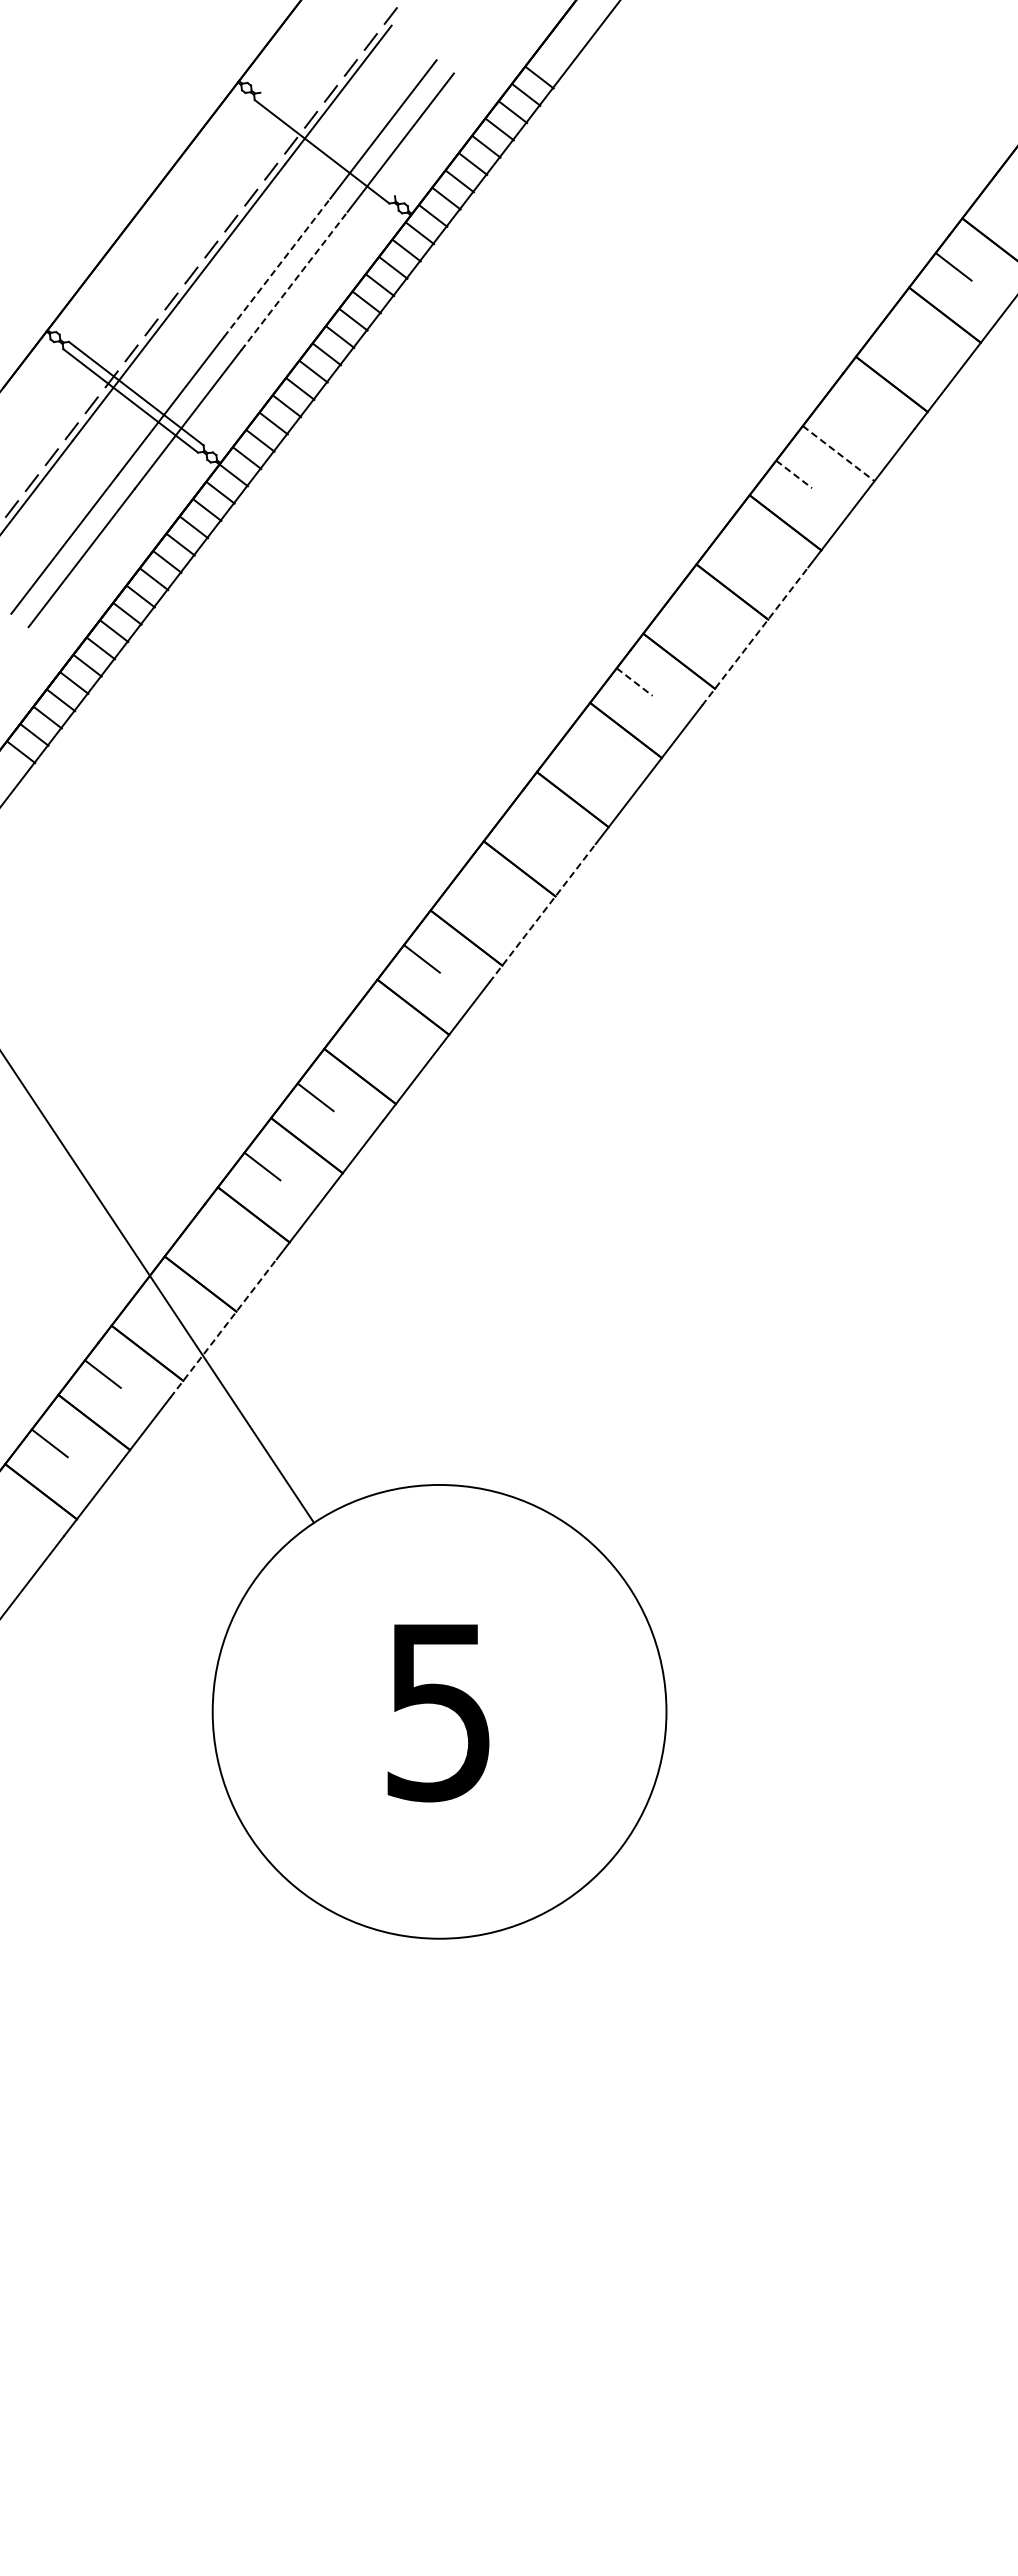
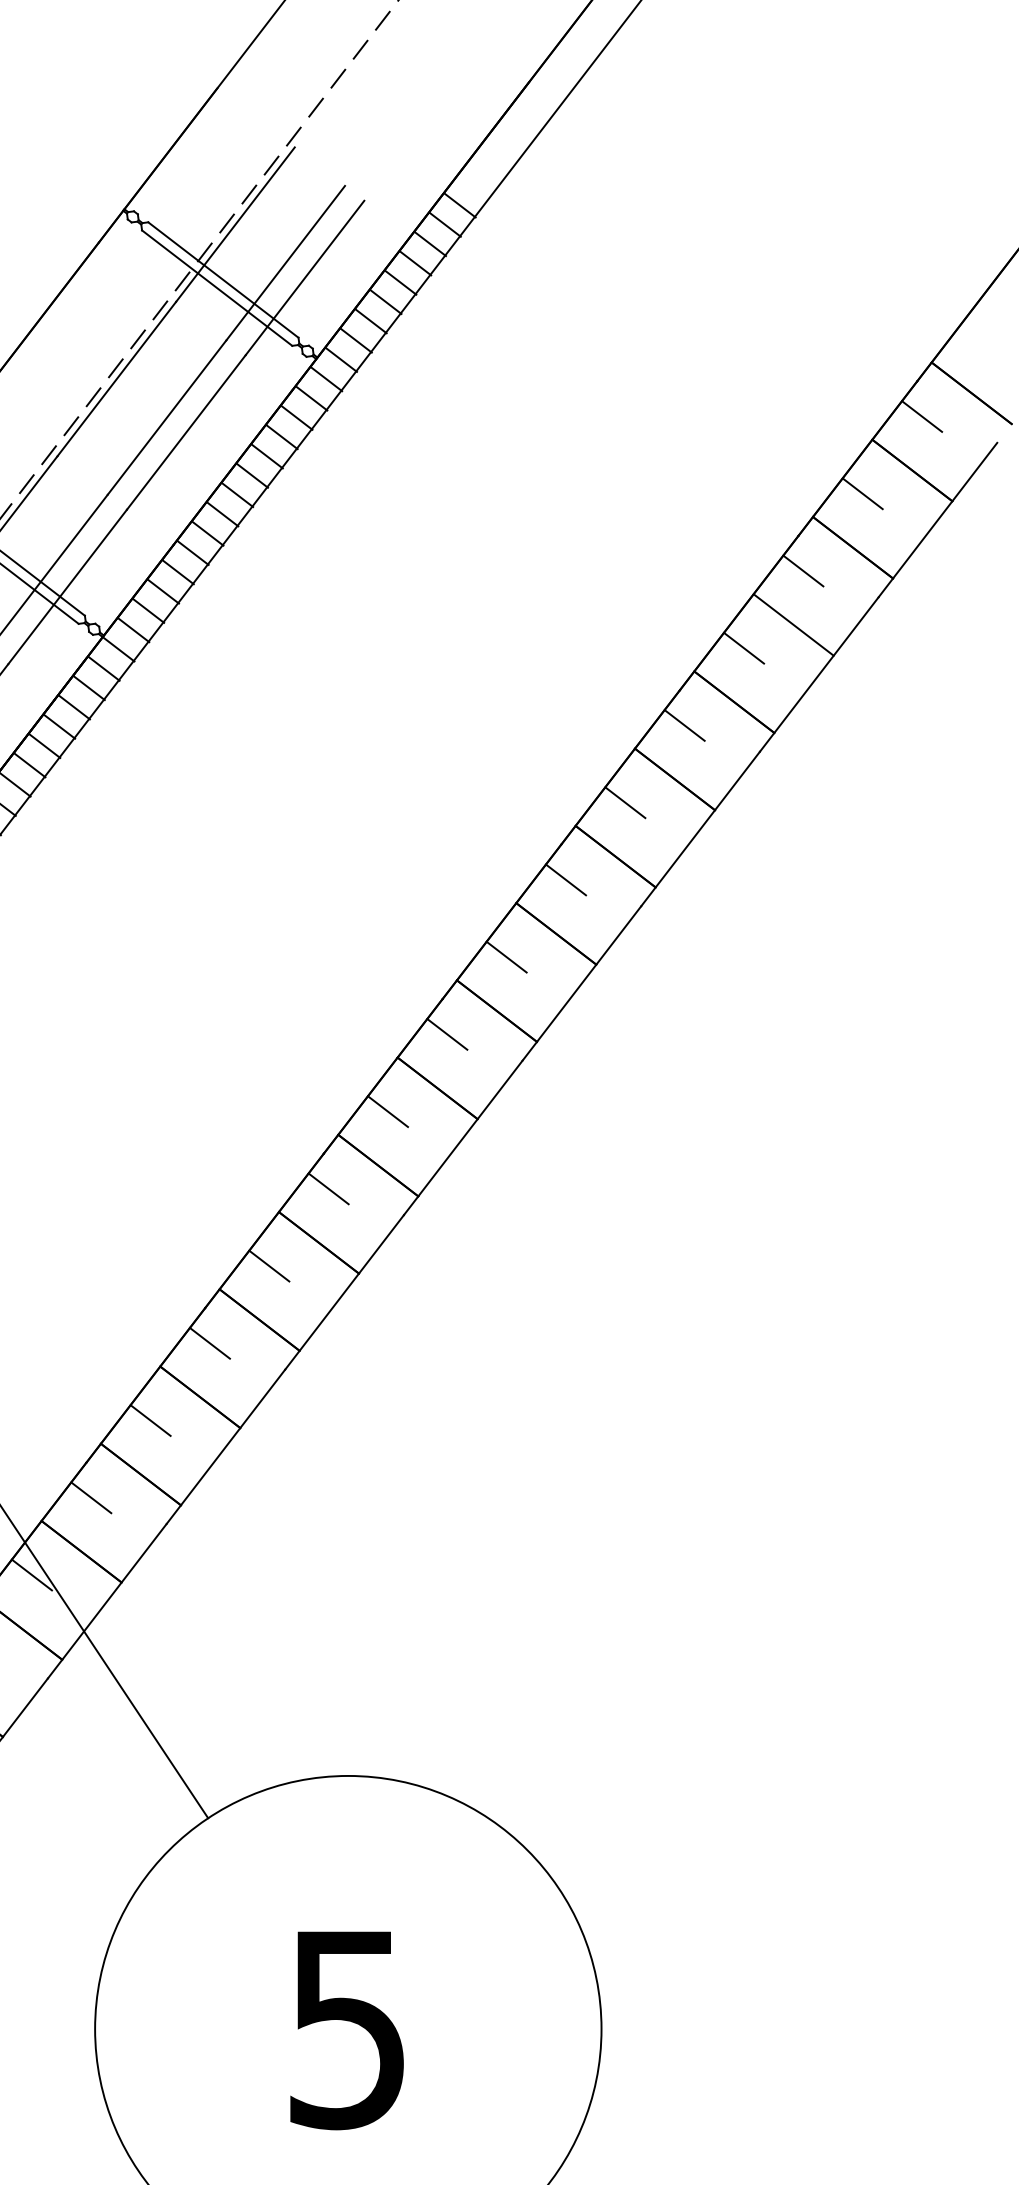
line: (327, 144) -> (223, 279), added
line: (277, 267) -> (167, 417), dashed -> solid
line: (294, 280) -> (186, 431), dashed -> solid
line: (900, 335) -> (862, 493), added
line: (847, 405) -> (803, 571), added
line: (839, 453) -> (794, 624), dashed -> solid
line: (794, 474) -> (744, 648), dashed -> solid
line: (740, 543) -> (684, 725), added
line: (687, 612) -> (624, 802), added
line: (755, 636) -> (700, 829), dashed -> solid
line: (634, 682) -> (565, 880), dashed -> solid
line: (581, 751) -> (506, 957), added
line: (528, 820) -> (447, 1034), added
line: (475, 889) -> (388, 1111), added
line: (542, 912) -> (463, 1137), dashed -> solid
line: (368, 1027) -> (268, 1265), added
line: (209, 1235) -> (91, 1497), added
line: (156, 1304) -> (32, 1574), added
line: (223, 1328) -> (107, 1601), dashed -> solid

